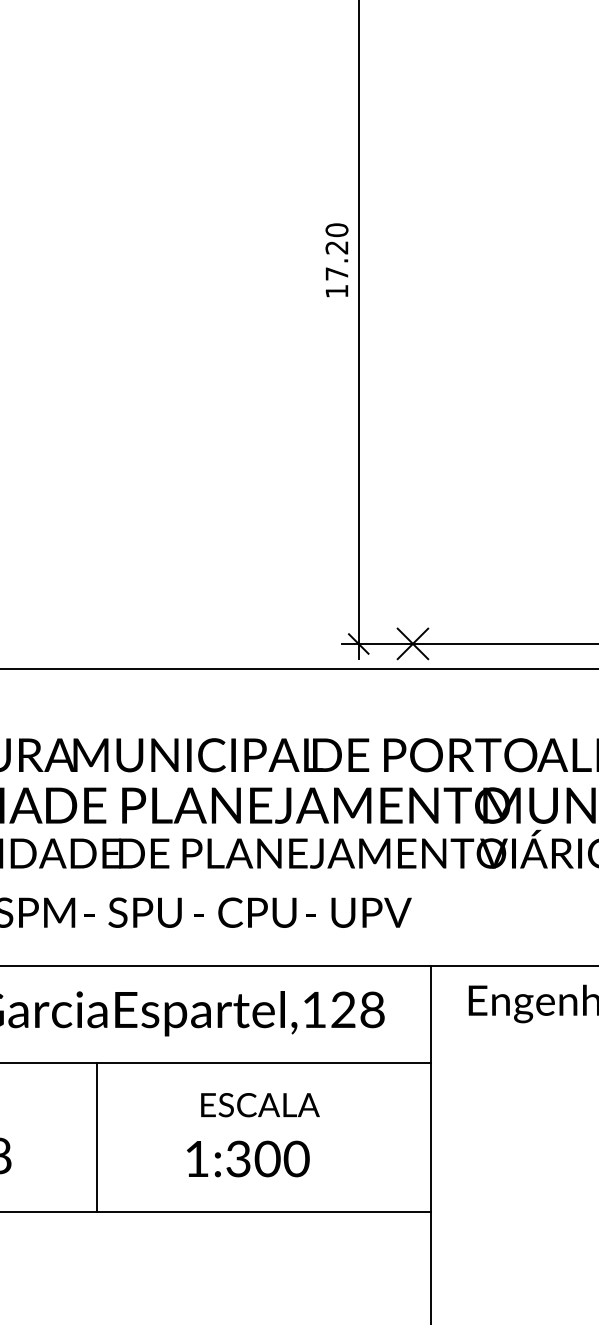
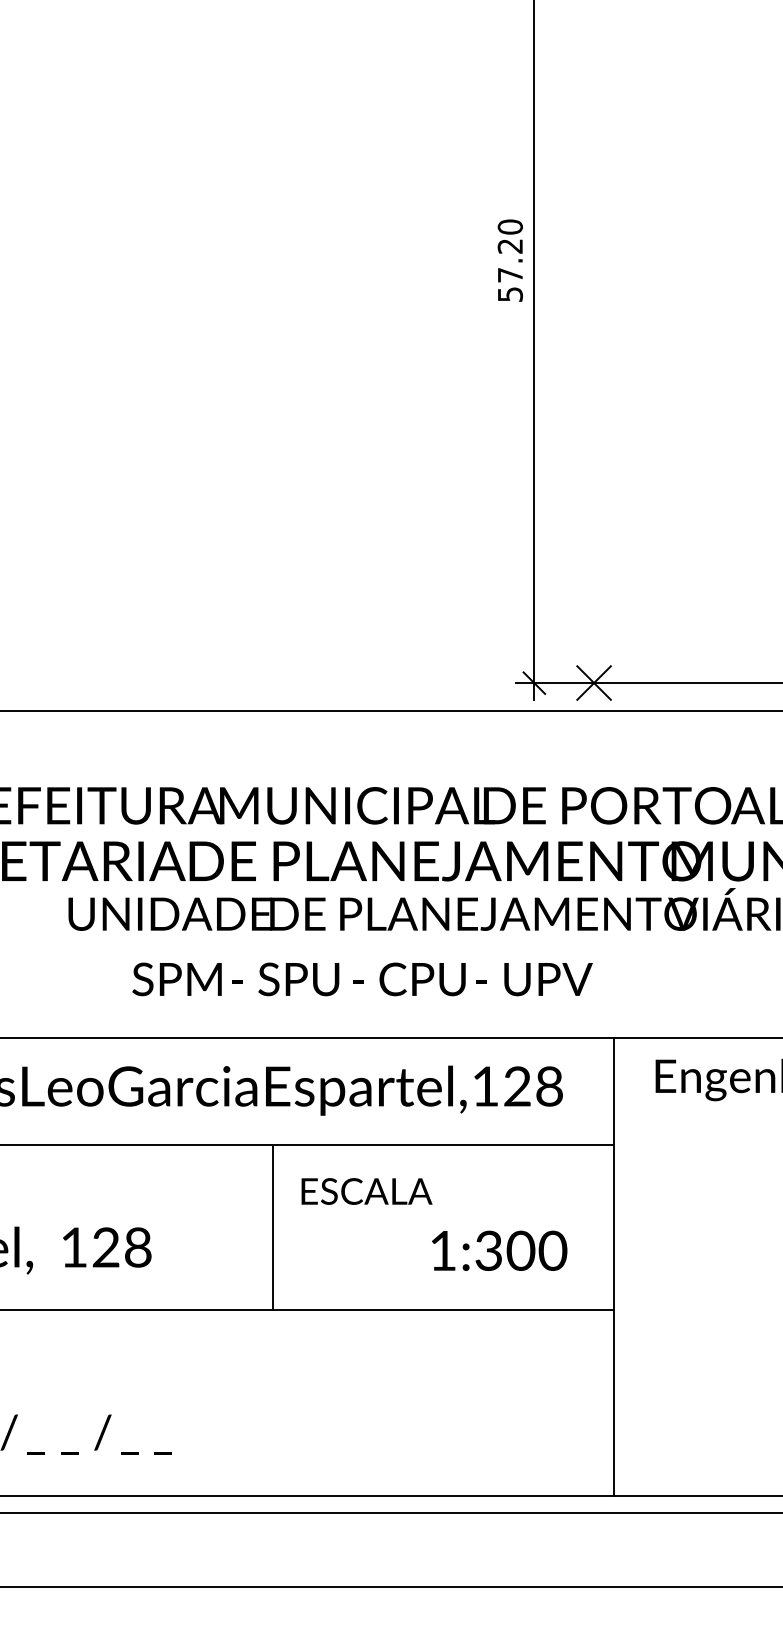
text: (337, 291) -> (510, 294), 17.20 -> 57.20
text: (260, 1105) -> (366, 1191), moved
line: (96, 1137) -> (273, 1227), moved
text: (248, 1158) -> (499, 1250), moved

